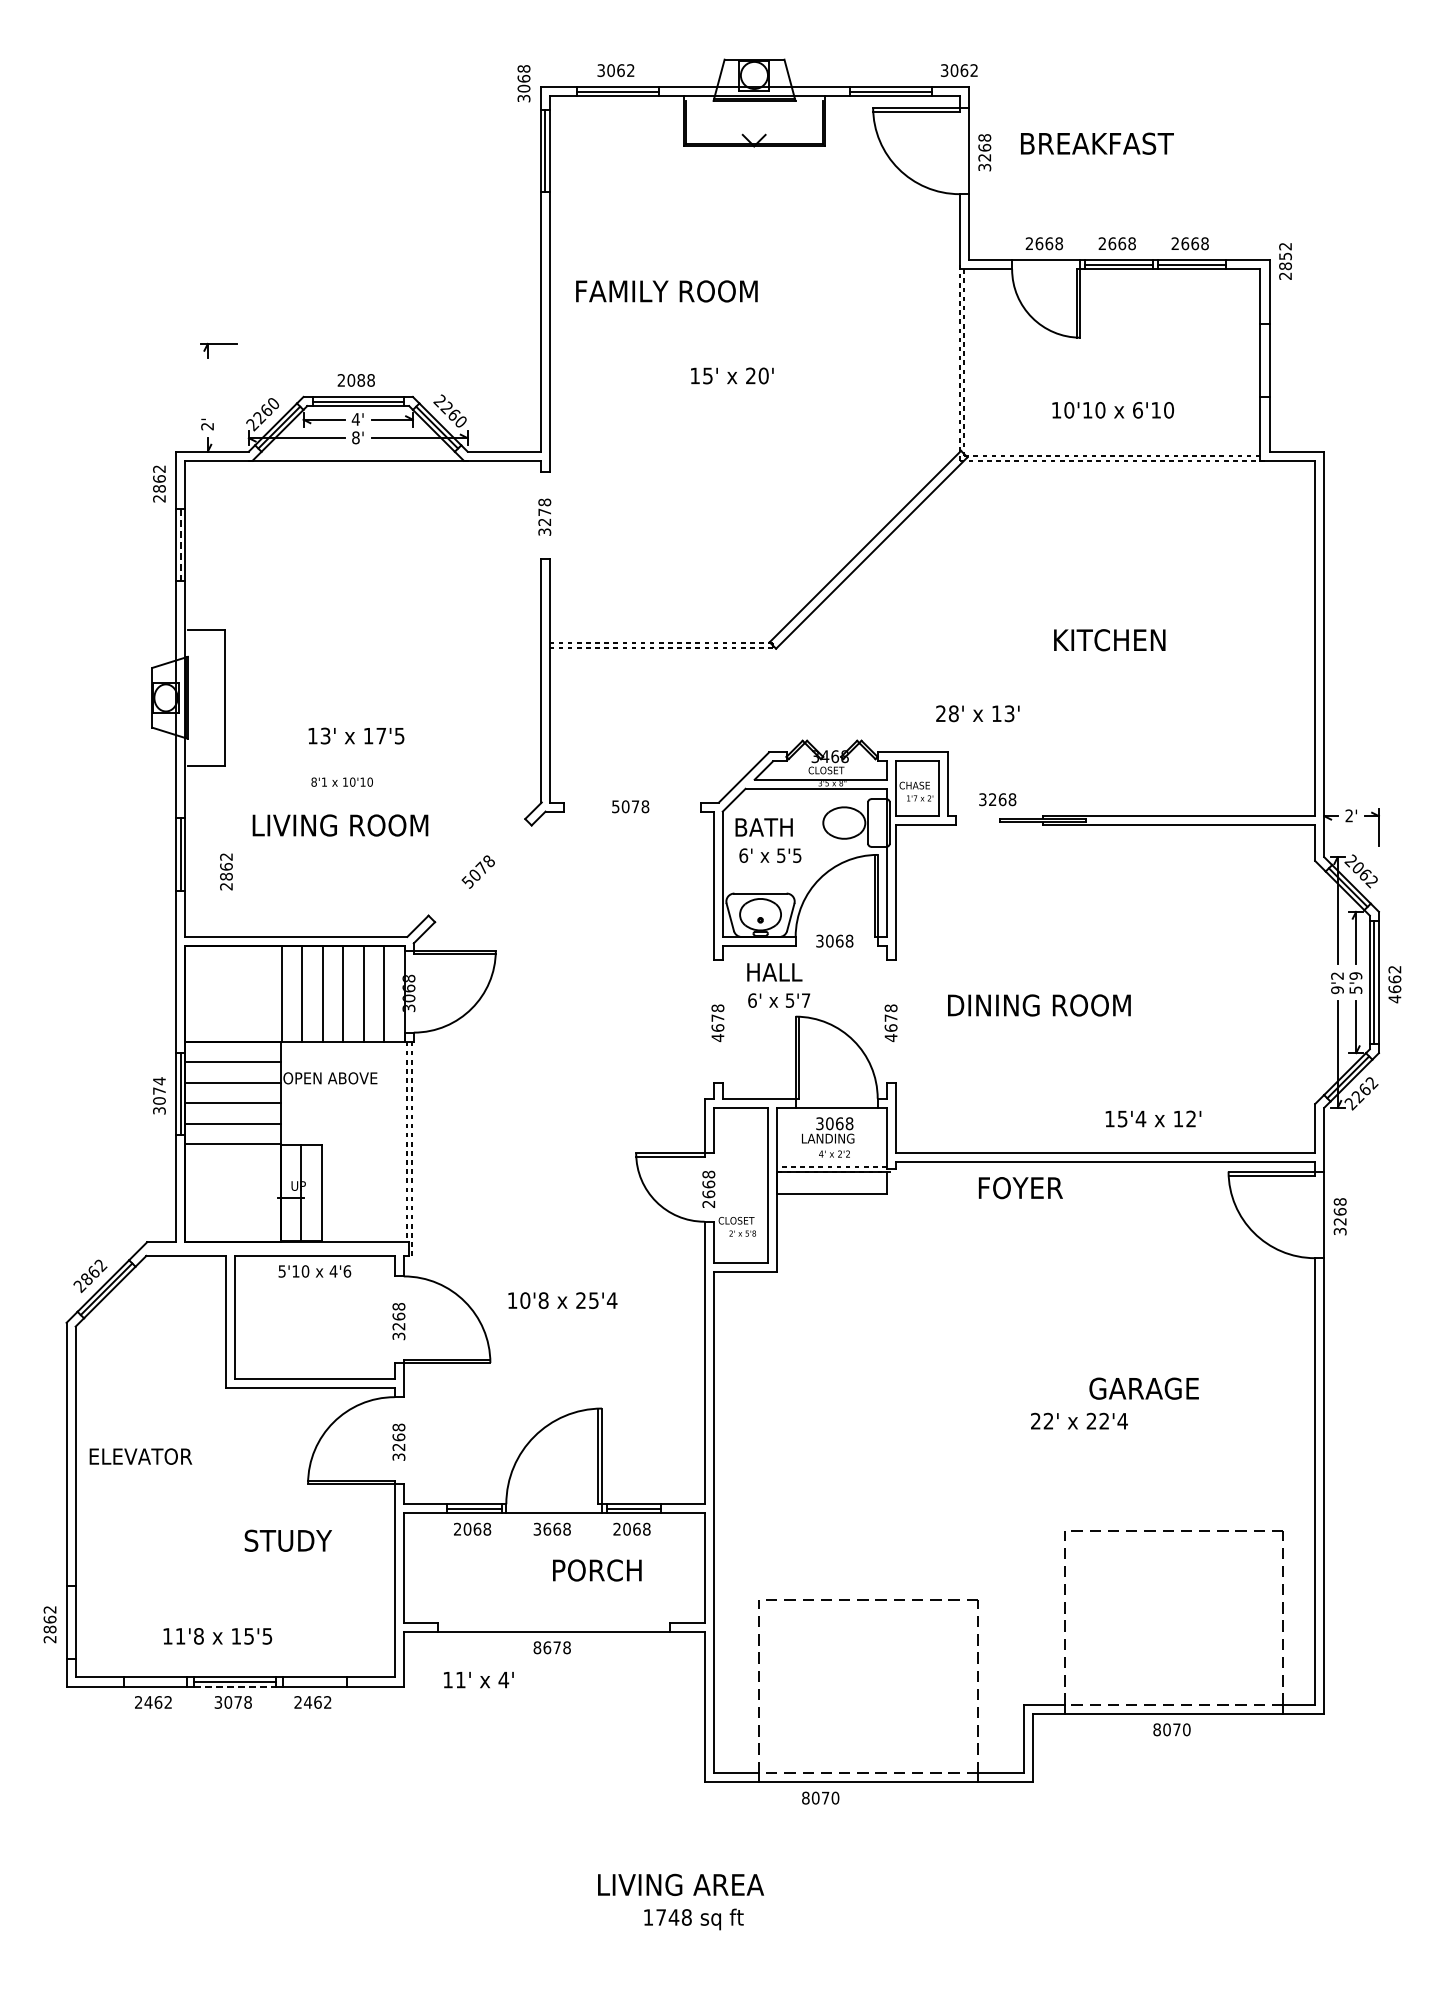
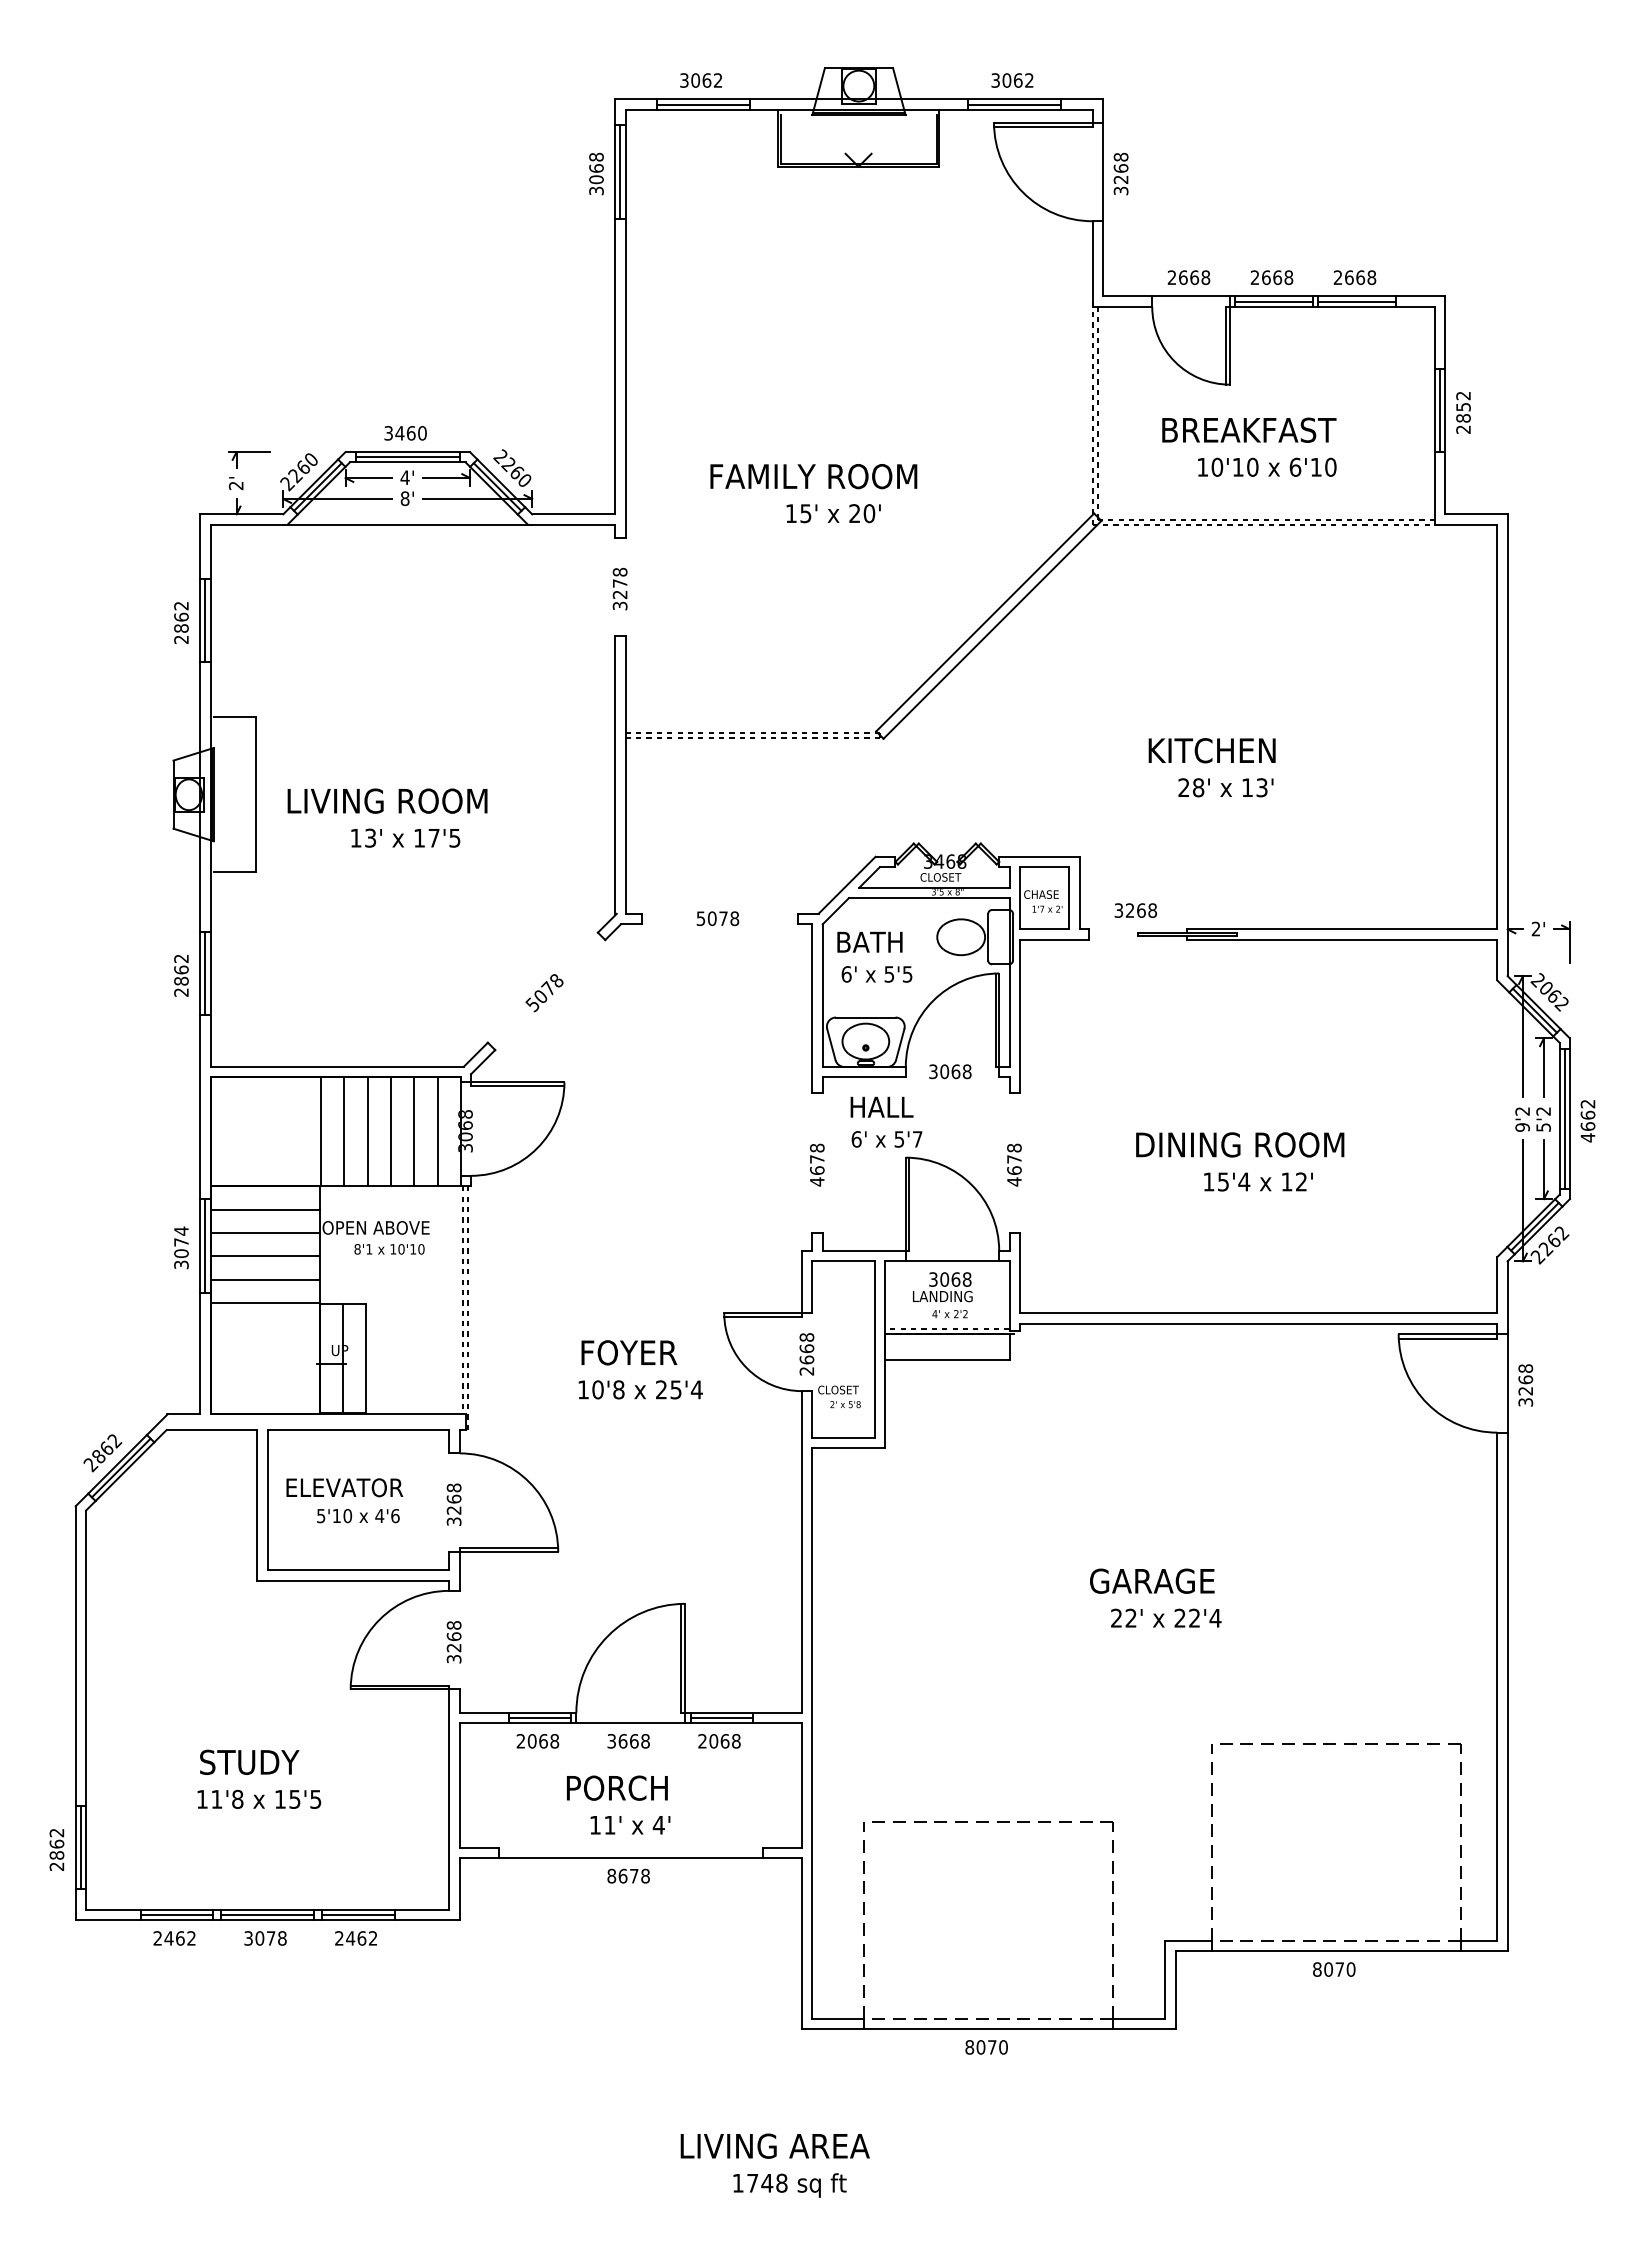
text: (959, 70) -> (1012, 80), moved
text: (523, 83) -> (595, 173), moved
text: (1097, 143) -> (1249, 429), moved
text: (1285, 261) -> (1463, 412), moved
text: (666, 291) -> (813, 476), moved
part: (218, 350) -> (248, 459), moved
line: (1265, 360) -> (1440, 410), added
text: (732, 375) -> (833, 513), moved
text: (355, 380) -> (404, 433), 2088 -> 3460
text: (159, 483) -> (181, 622), moved
line: (180, 545) -> (205, 621), dashed -> solid
text: (1109, 640) -> (1211, 751), moved
text: (977, 713) -> (1225, 787), moved
text: (341, 781) -> (388, 1248), moved
text: (340, 825) -> (387, 801), moved
text: (226, 871) -> (181, 975), moved
text: (1355, 975) -> (1543, 1110), 5'9 -> 5'2
text: (1039, 1005) -> (1240, 1144), moved
text: (1153, 1118) -> (1258, 1181), moved
text: (1020, 1188) -> (628, 1353), moved
text: (314, 1271) -> (357, 1516), moved
text: (562, 1300) -> (640, 1389), moved
text: (1143, 1388) -> (1151, 1580), moved
text: (1079, 1420) -> (1166, 1617), moved
text: (140, 1456) -> (344, 1487), moved
text: (287, 1540) -> (248, 1762), moved
text: (597, 1570) -> (617, 1788), moved
line: (71, 1622) -> (81, 1847), added
text: (217, 1636) -> (258, 1799), moved
text: (478, 1680) -> (630, 1825), moved
line: (155, 1681) -> (176, 1914), added
line: (314, 1681) -> (357, 1914), added
line: (235, 1686) -> (268, 1920), dashed -> solid
text: (820, 1797) -> (986, 2046), moved

